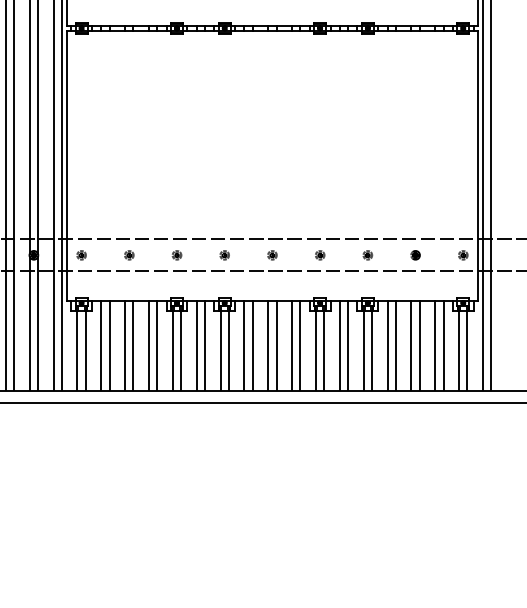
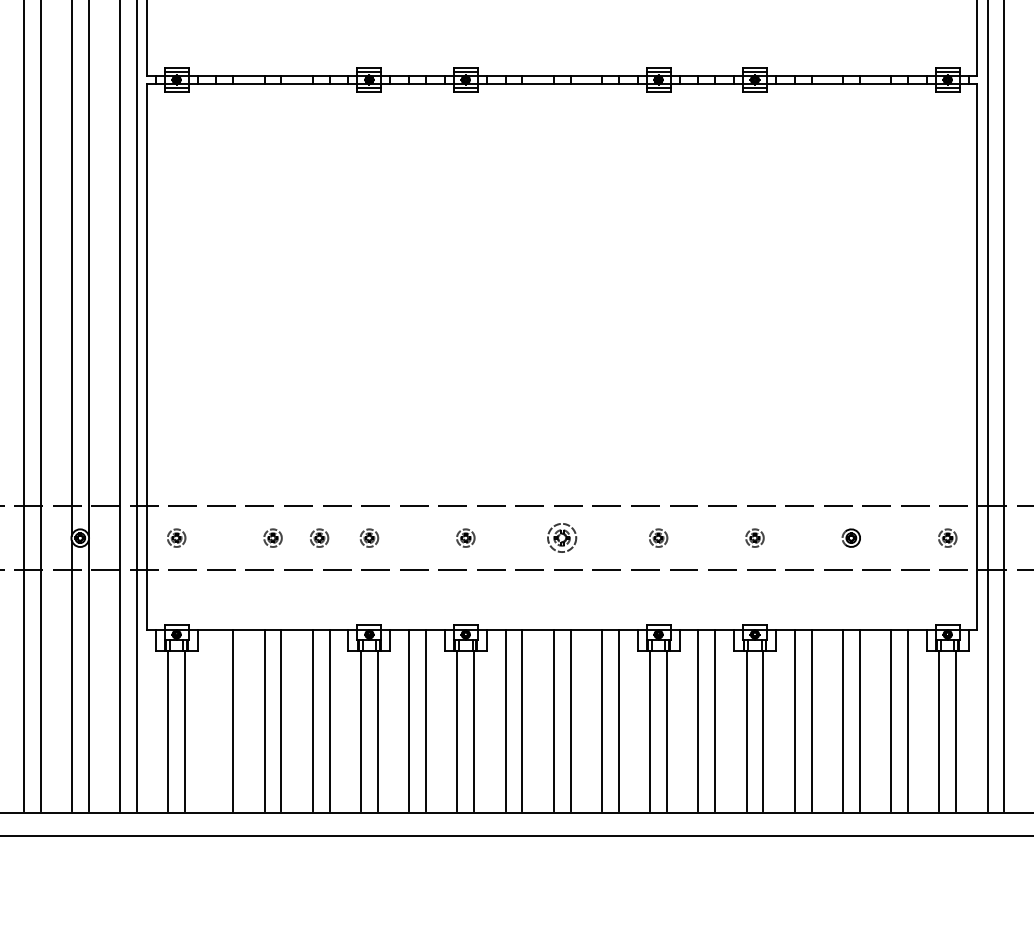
part: (152, 255) -> (319, 538), added
part: (272, 255) -> (562, 538), size x1.6
line: (101, 345) -> (216, 720), removed

